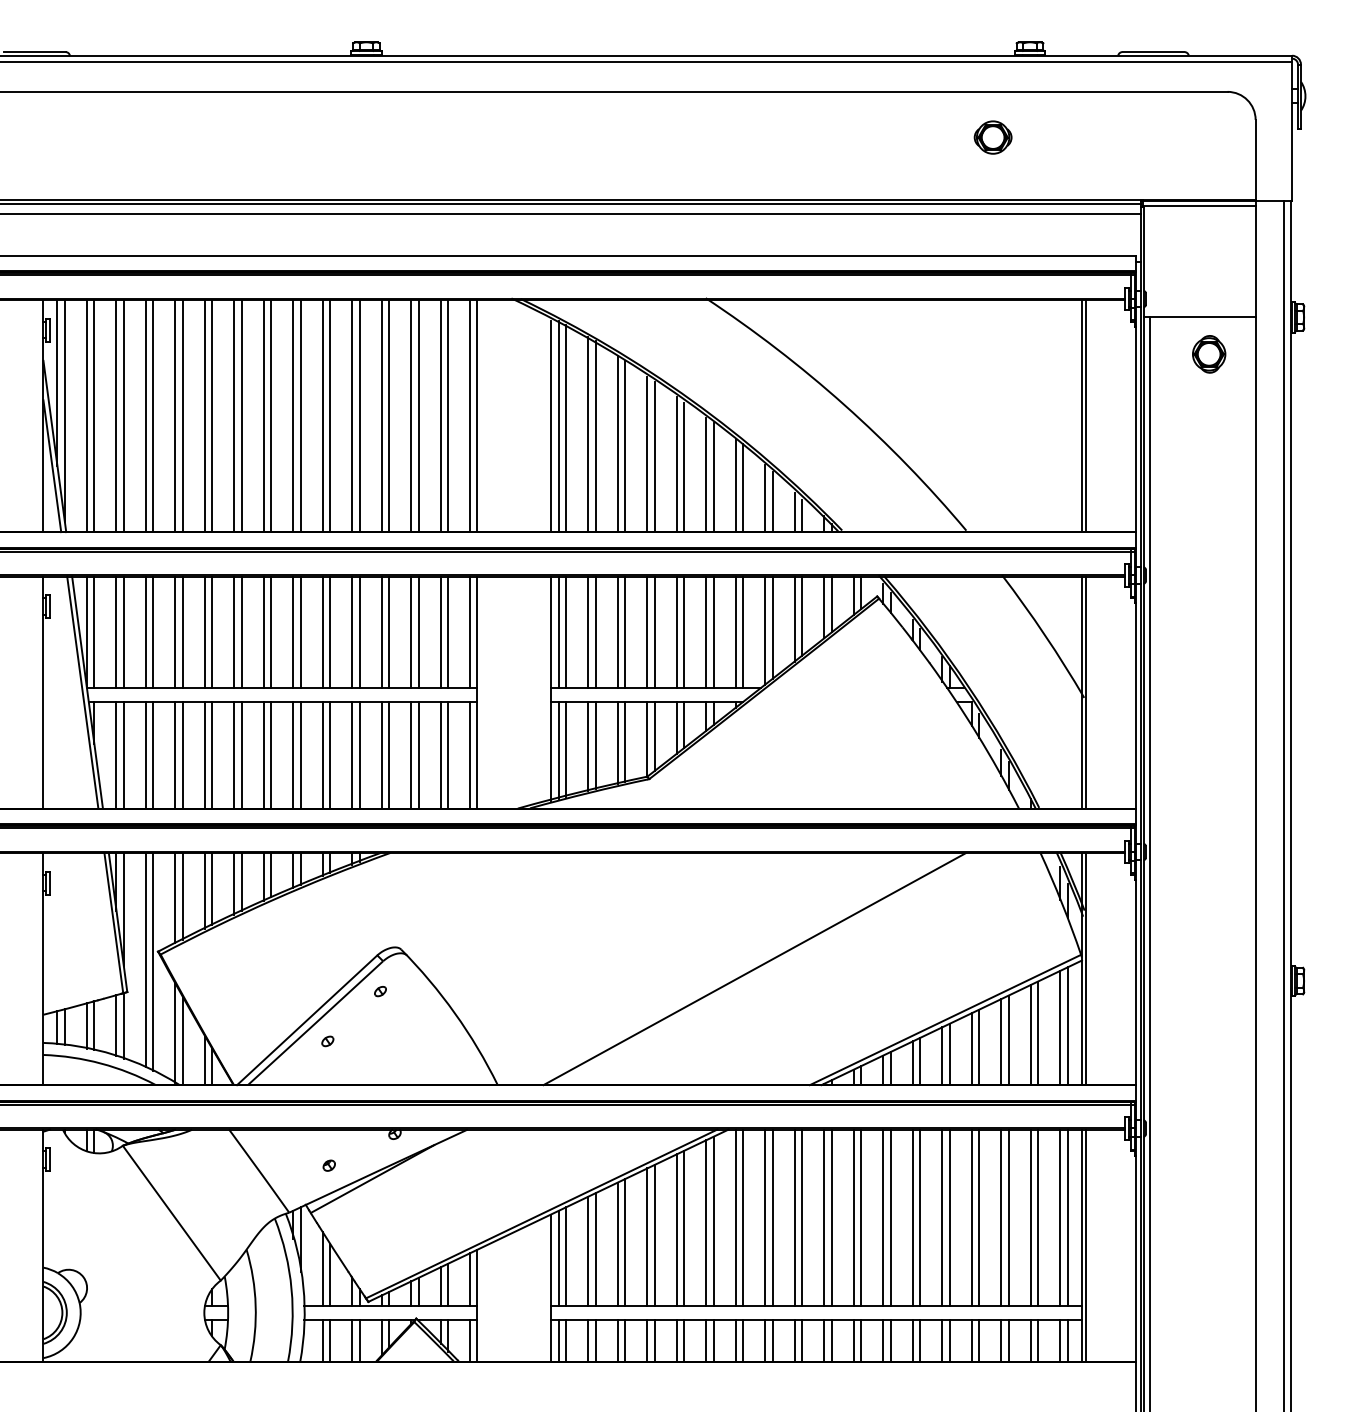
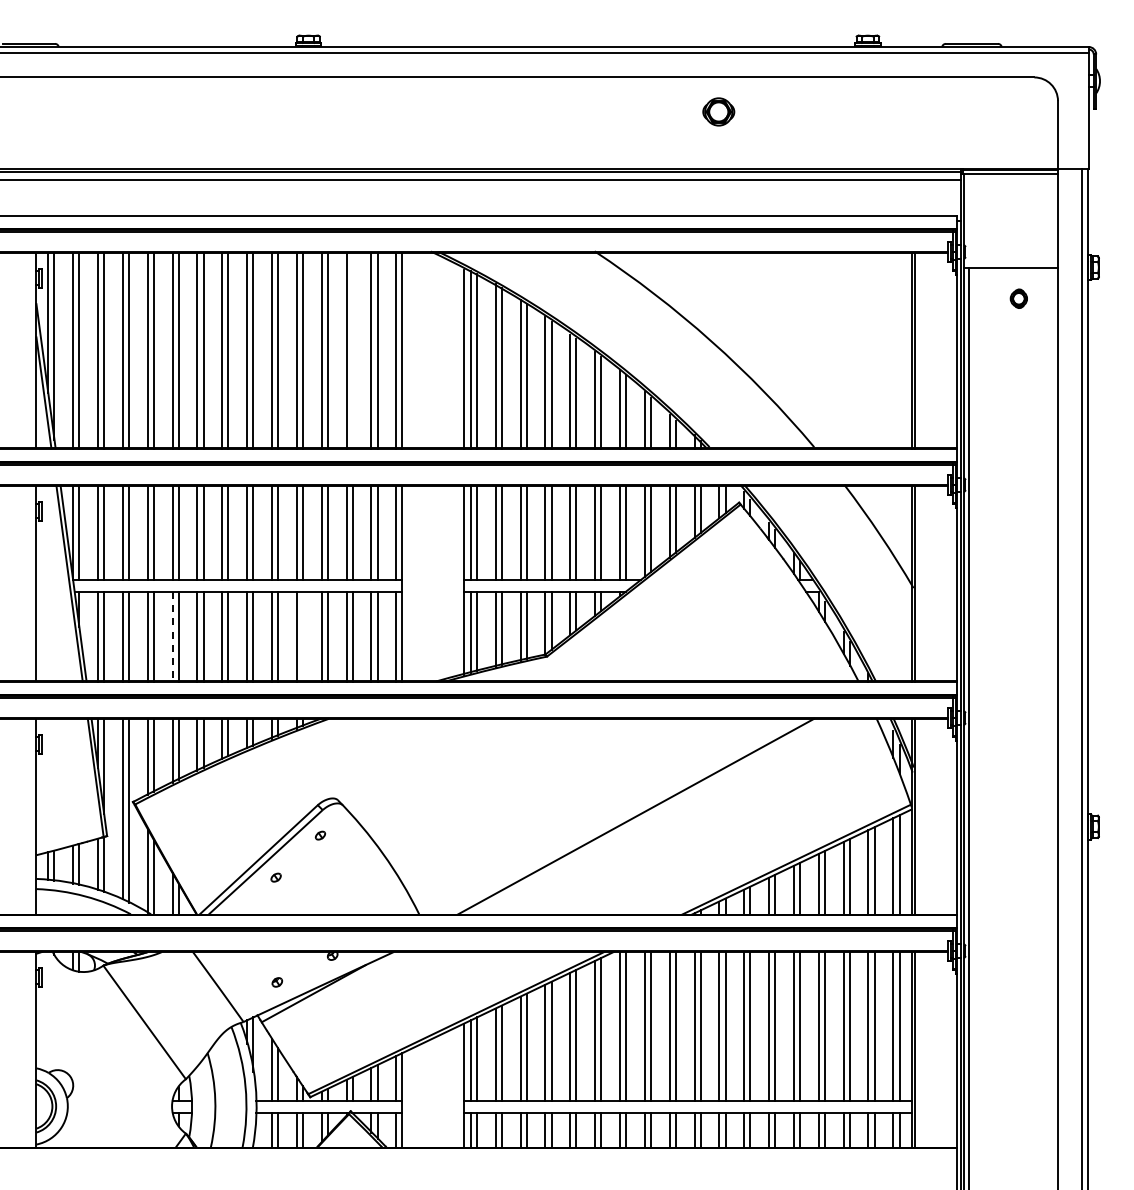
part: (992, 137) -> (718, 111), moved
part: (1208, 354) -> (1018, 298), size x0.6
line: (418, 415) -> (352, 350), removed
line: (204, 755) -> (172, 636), solid -> dashed
line: (360, 755) -> (303, 636), removed

